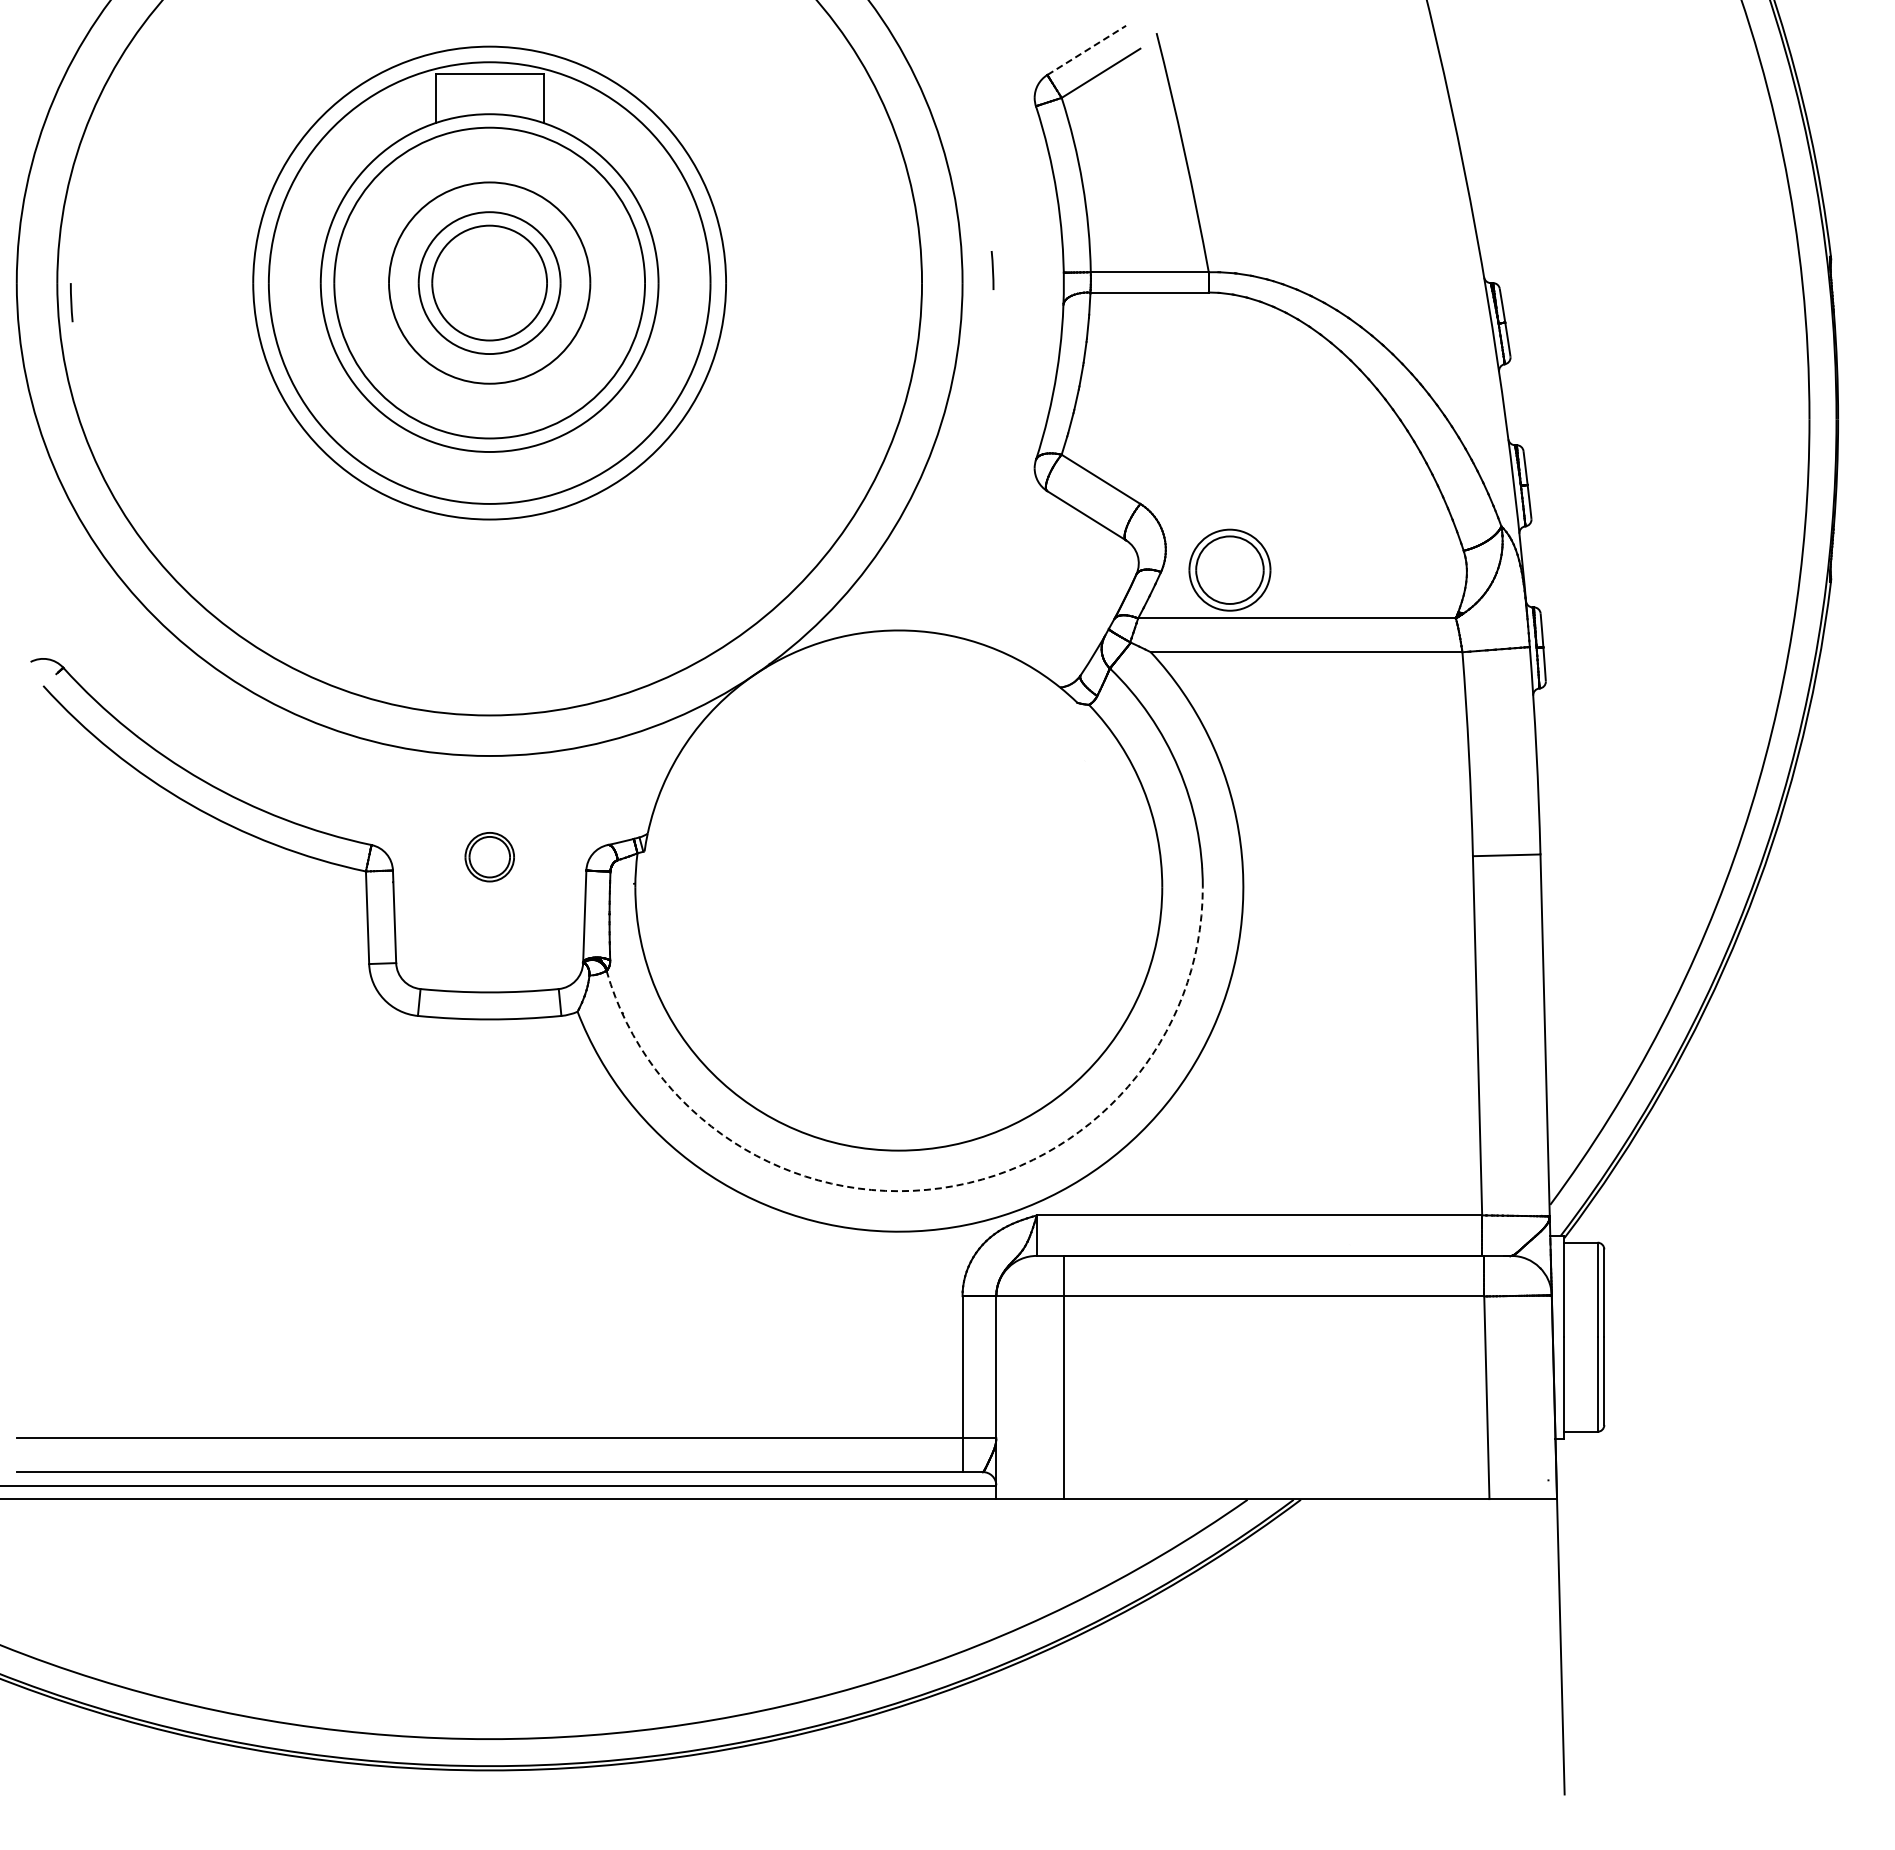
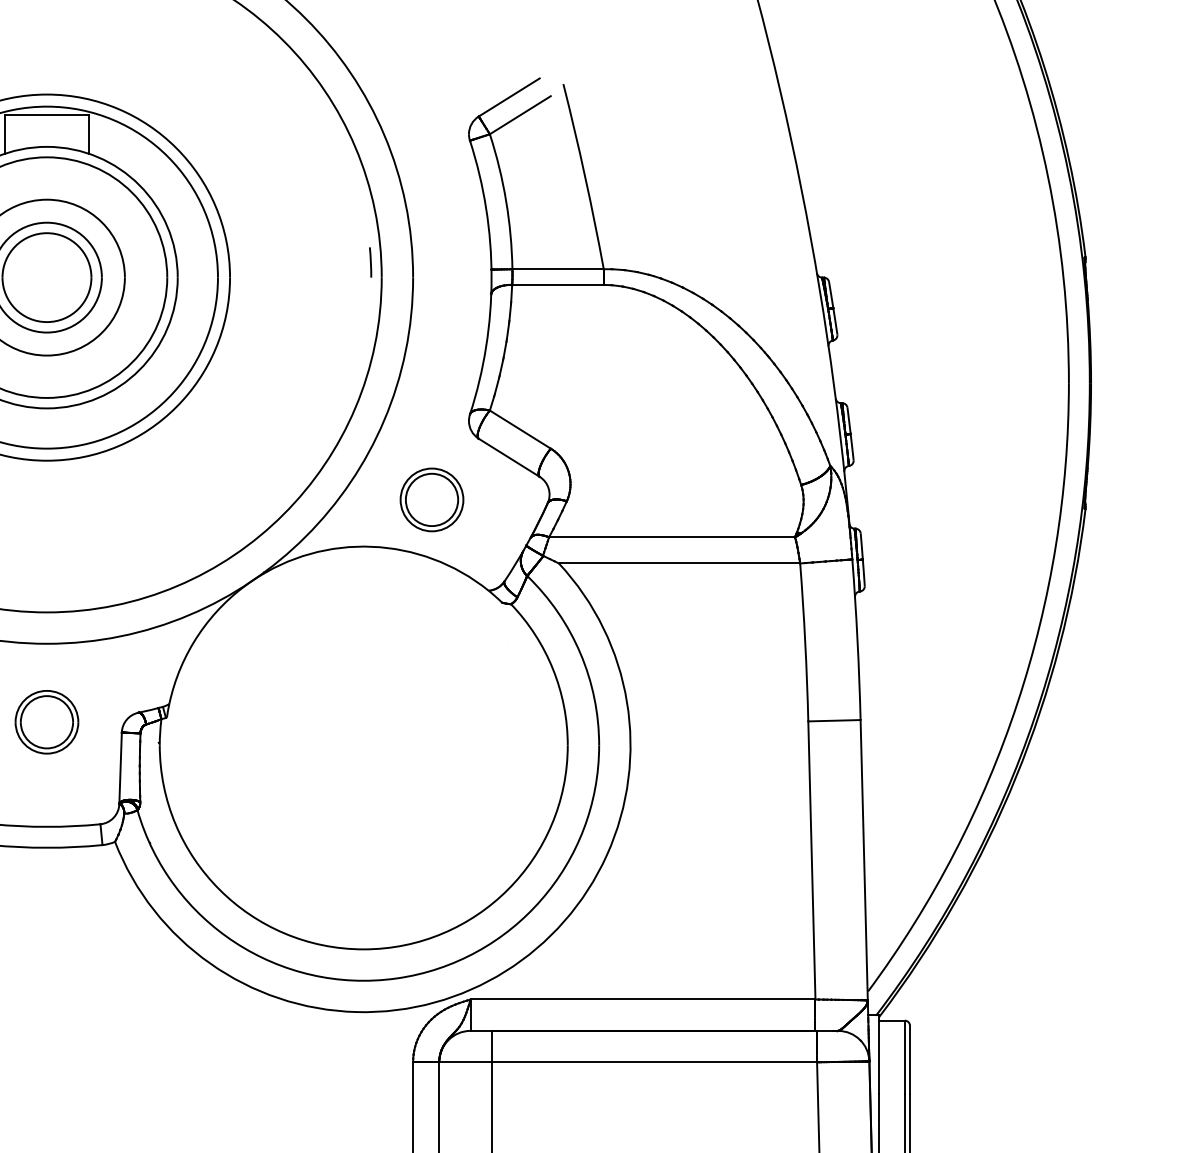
line: (1087, 50) -> (509, 97), dashed -> solid
line: (992, 270) -> (370, 262), moved
part: (1229, 569) -> (431, 499), moved
part: (489, 856) -> (46, 721), size x1.67
arc: (941, 1188) -> (396, 978), dashed -> solid

